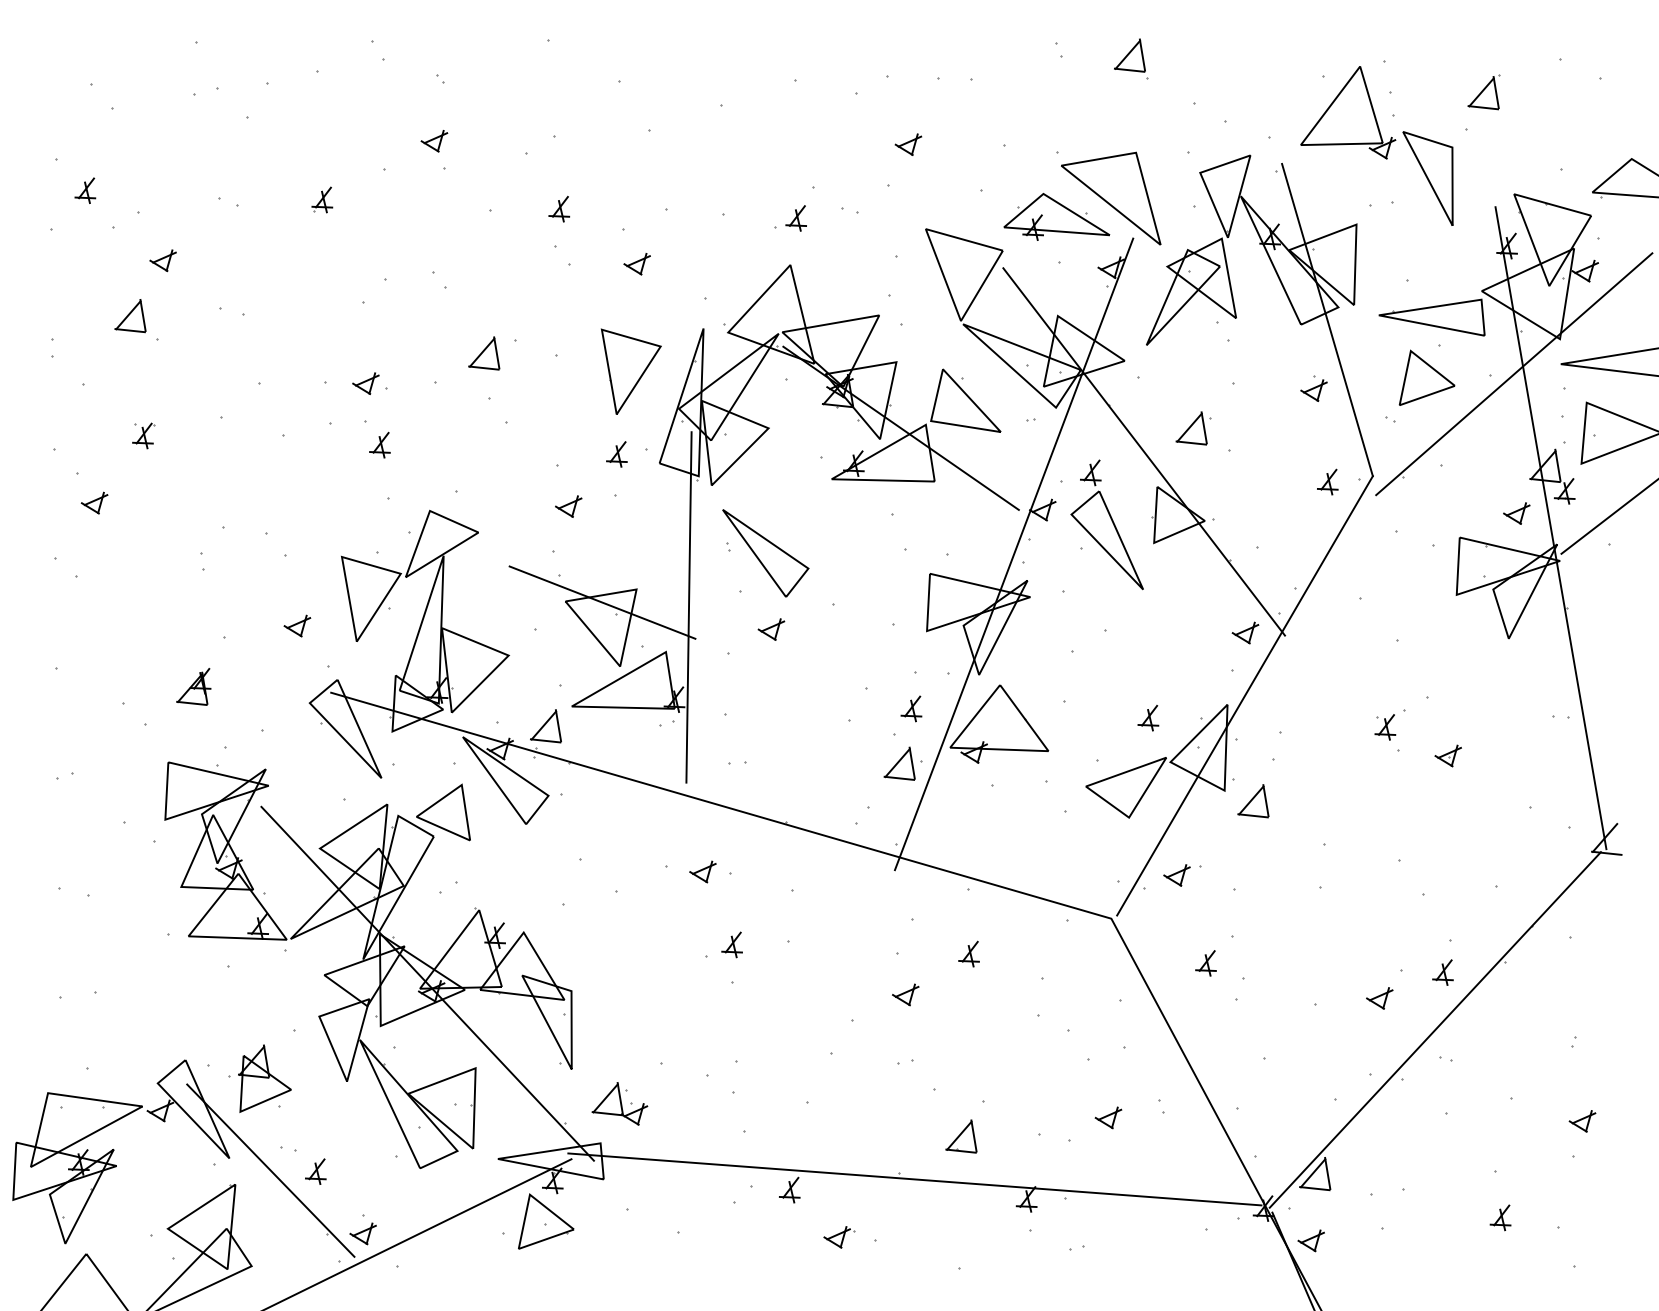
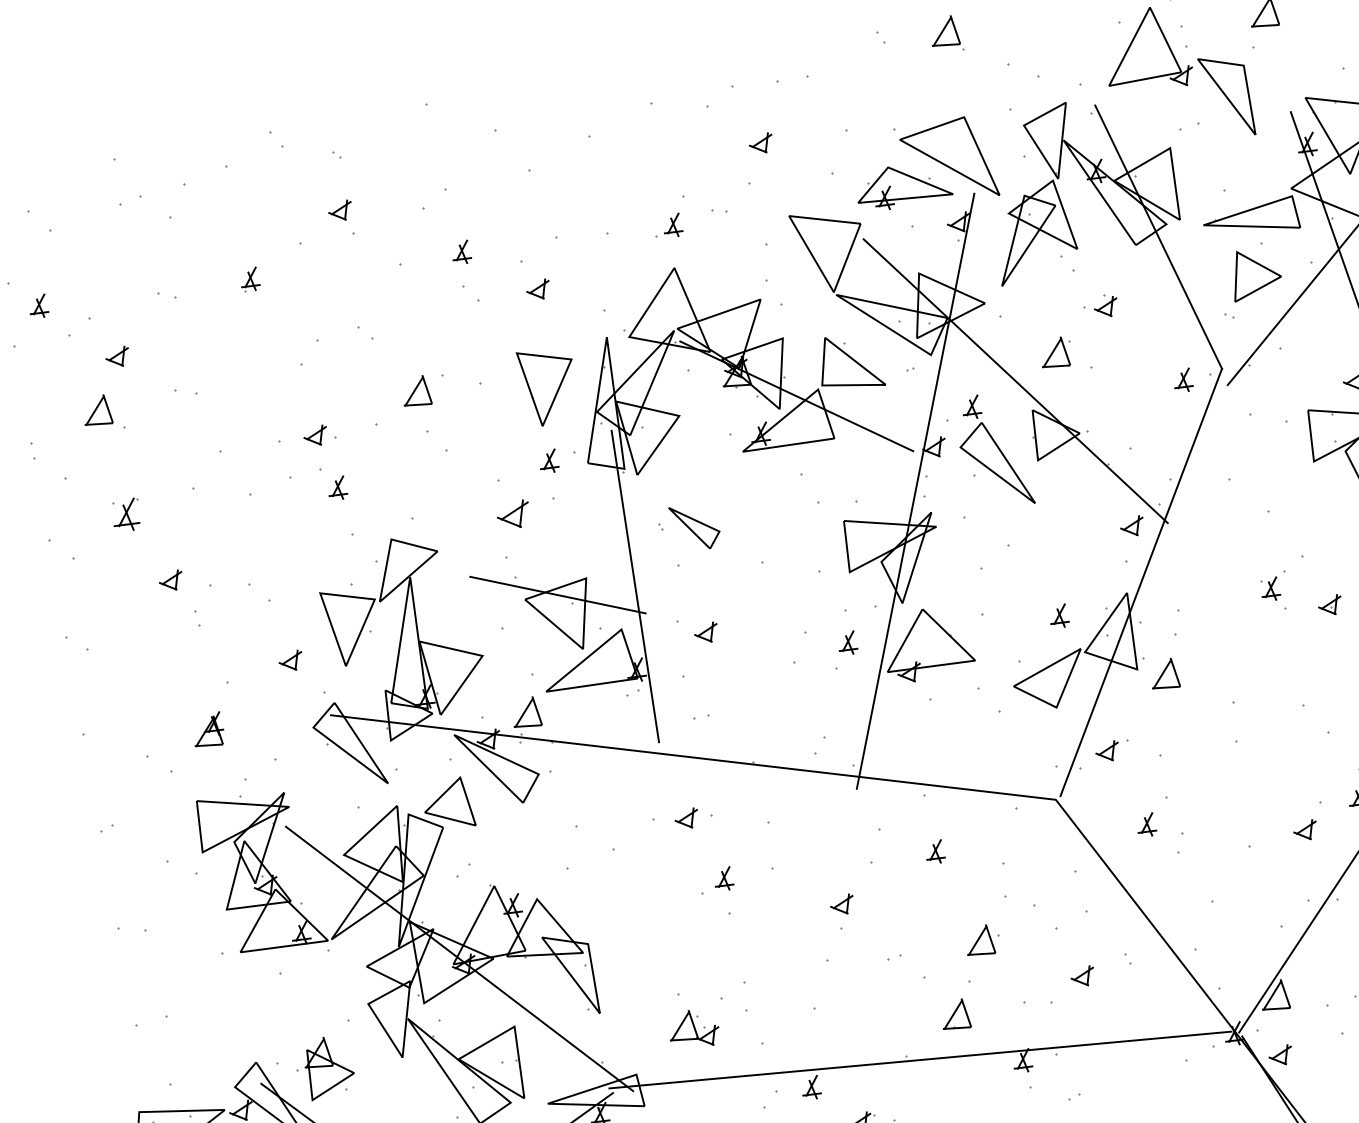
part: (1313, 388) -> (1105, 305), moved
part: (143, 435) -> (126, 515), size x1.4
part: (94, 502) -> (170, 580), moved
part: (568, 506) -> (513, 514), size x1.4
part: (765, 553) -> (695, 527), size x0.6
part: (771, 629) -> (706, 633), moved
part: (902, 763) -> (982, 940), moved
part: (905, 994) -> (842, 904), moved
part: (619, 1103) -> (693, 1028), moved

